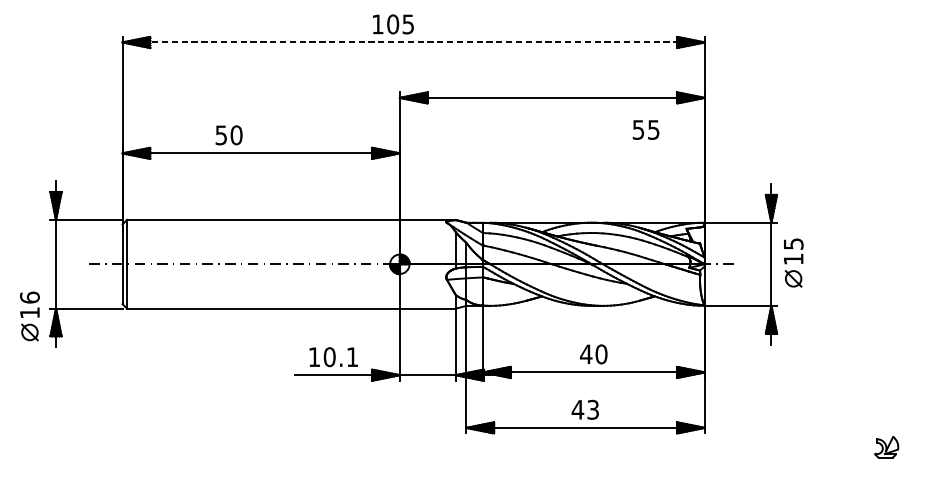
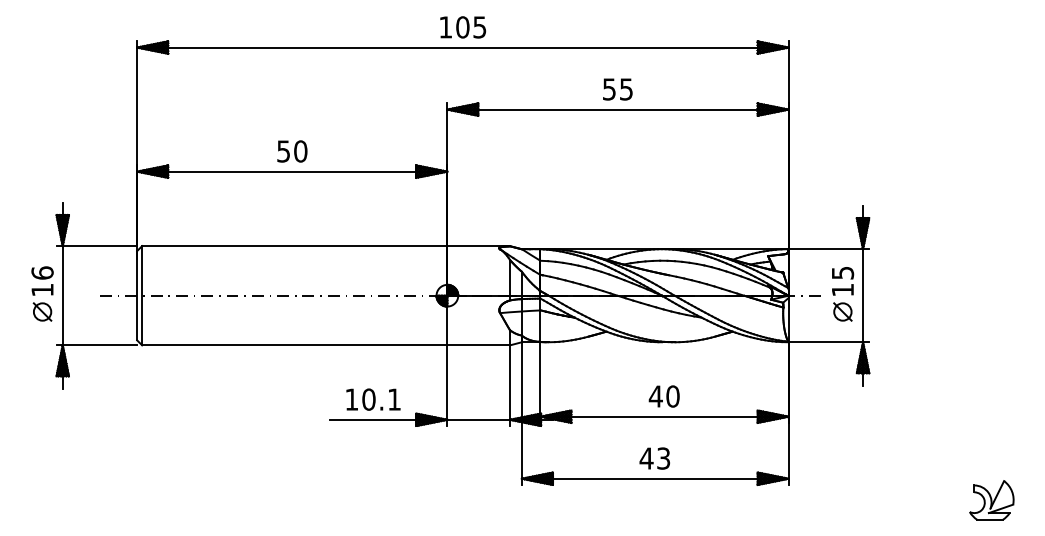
text: (393, 24) -> (463, 27), moved
line: (413, 42) -> (462, 47), dashed -> solid
text: (645, 129) -> (617, 89), moved
text: (229, 135) -> (292, 151), moved
part: (794, 263) -> (843, 294), moved
part: (29, 315) -> (42, 293), moved
part: (886, 447) -> (991, 500), size x1.67

